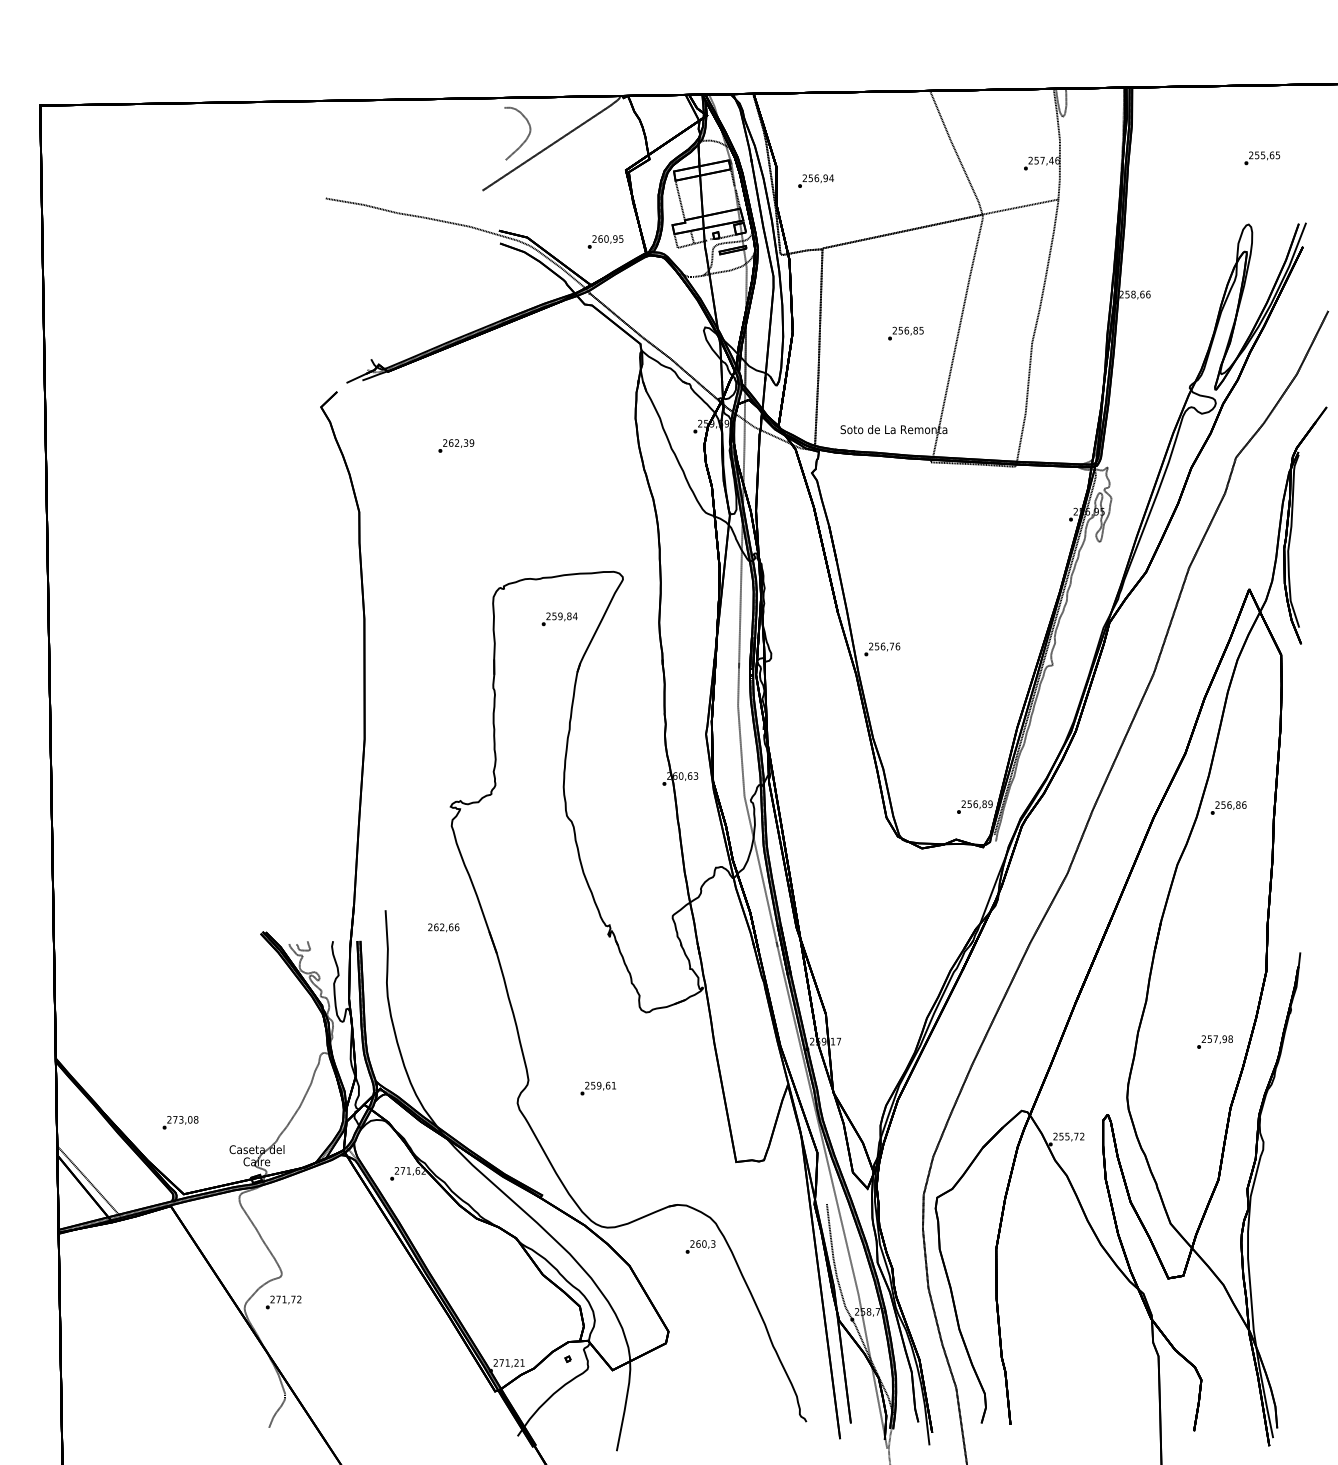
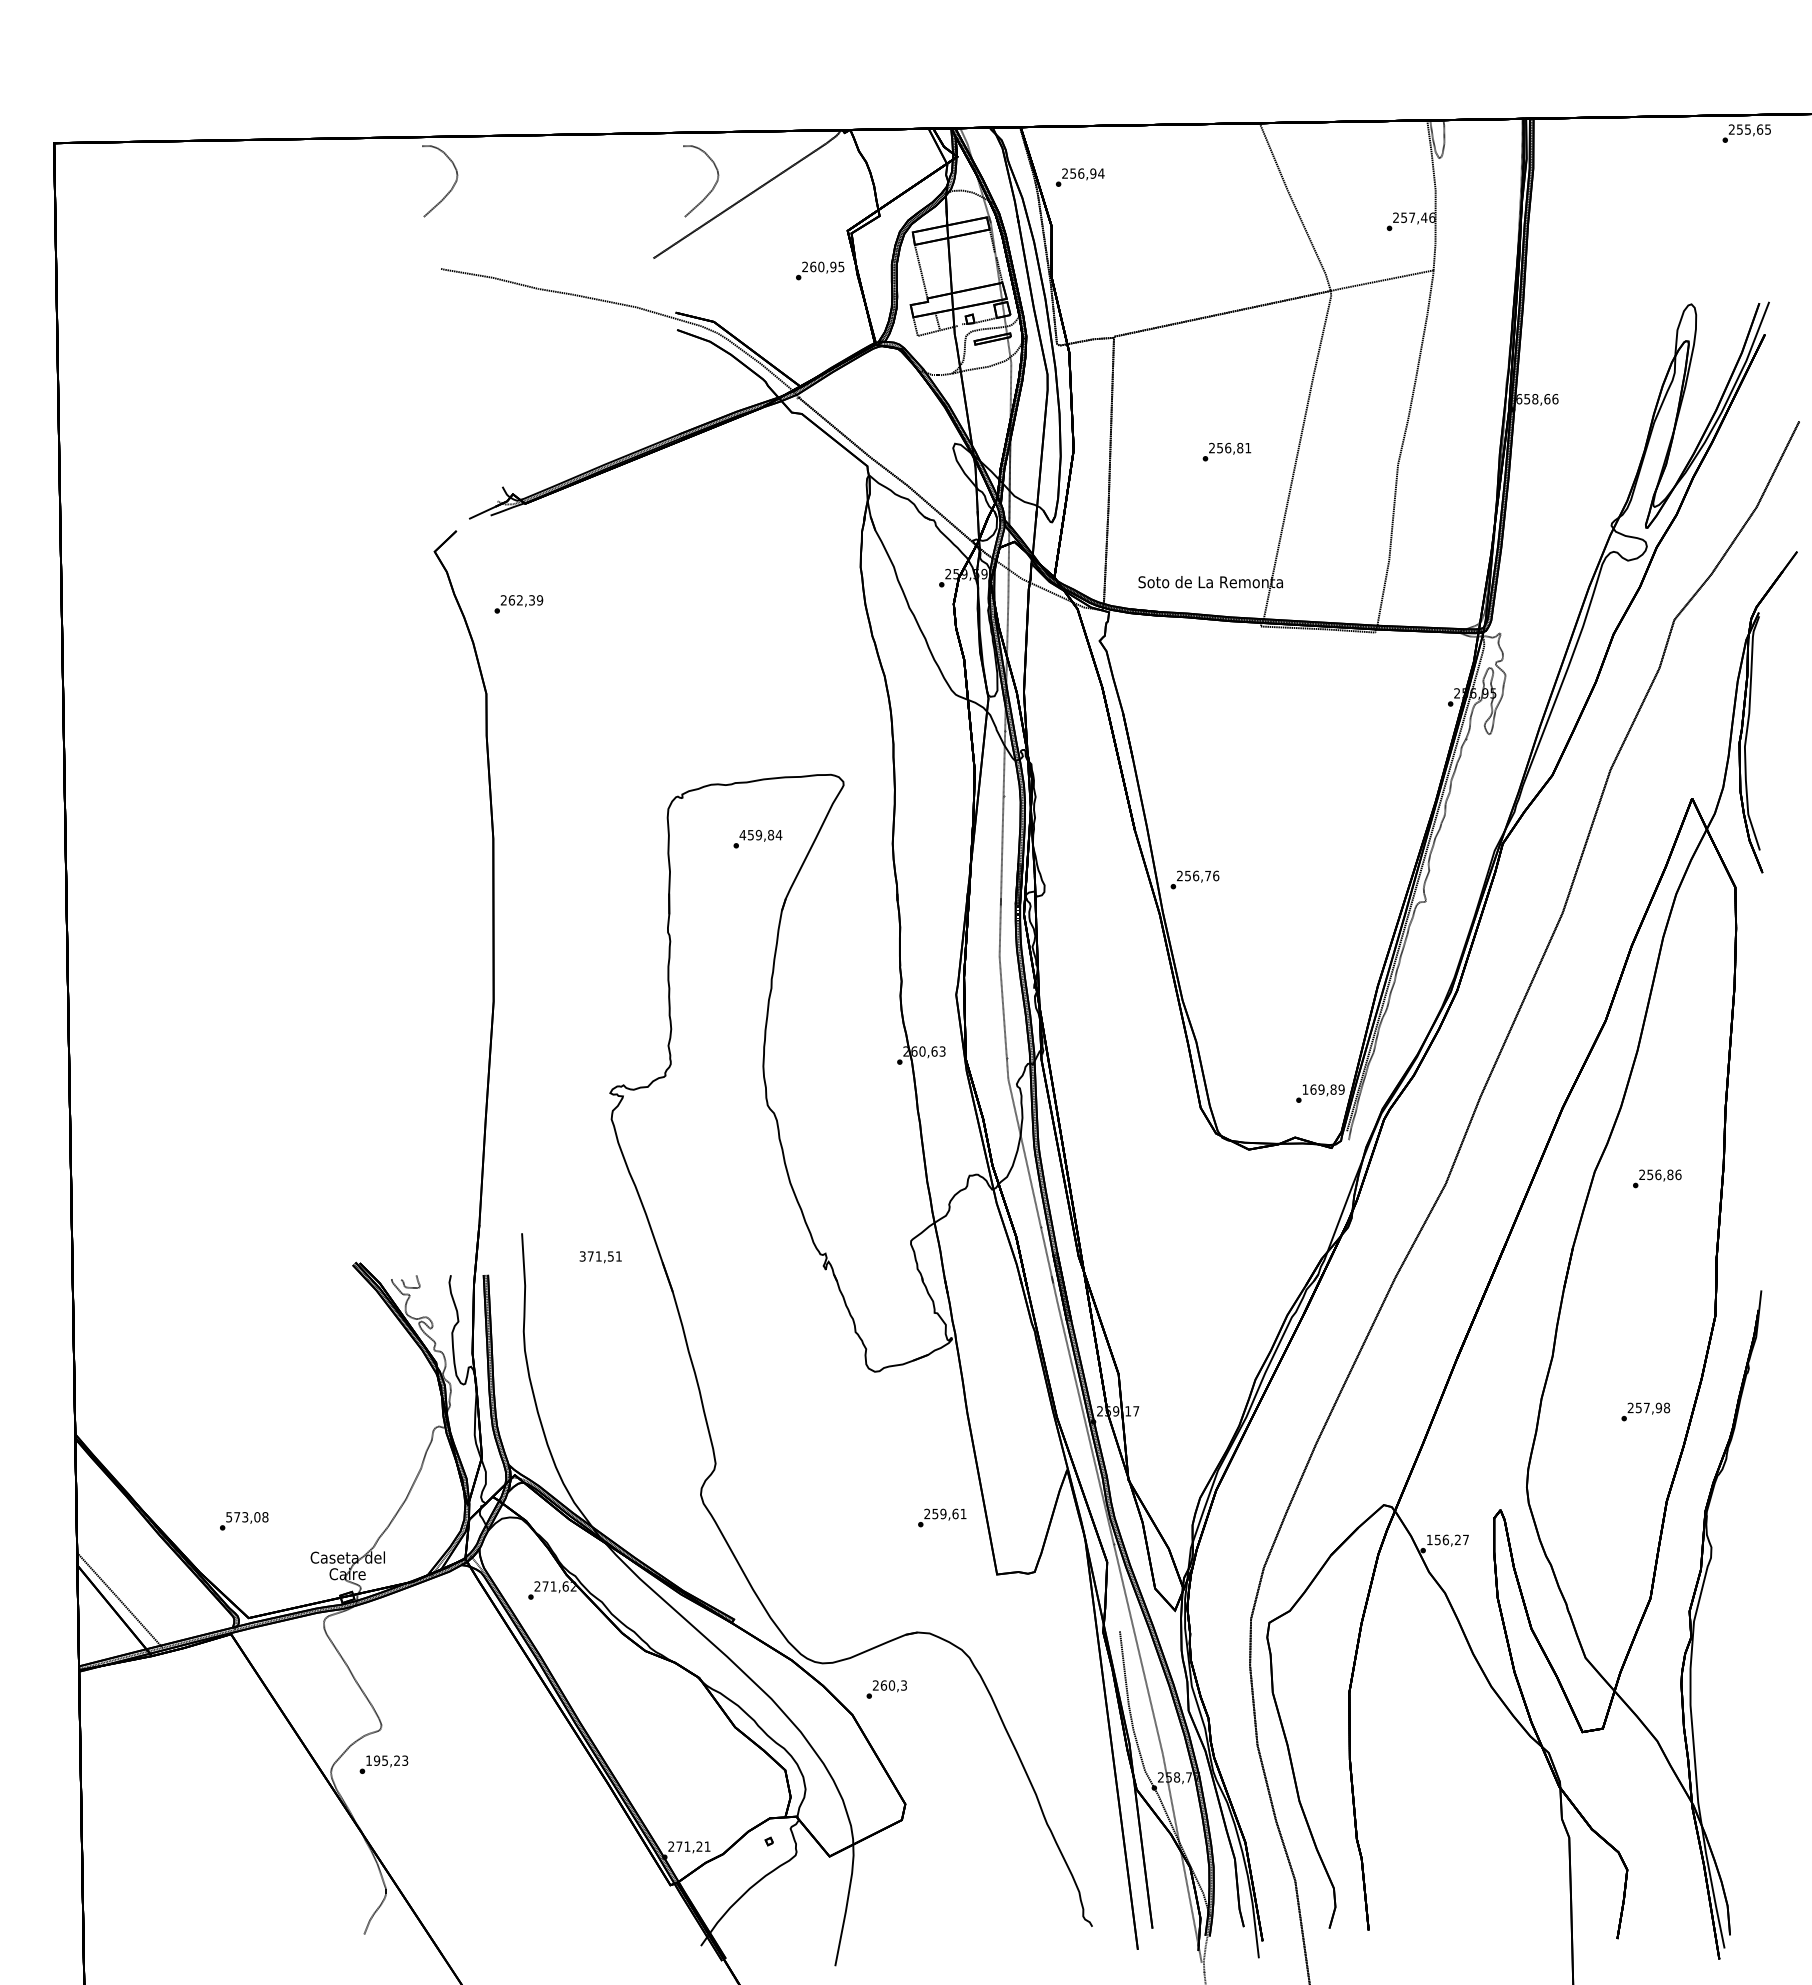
curve: (333, 138) -> (451, 187), added
text: (1262, 158) -> (1746, 133), moved
text: (816, 181) -> (1080, 177), moved
text: (605, 241) -> (820, 270), moved
text: (1121, 294) -> (1519, 399), 258,66 -> 658,66
text: (921, 330) -> (1248, 448), 256,85 -> 256,81
text: (456, 446) -> (518, 604), moved
text: (548, 615) -> (742, 834), 259,84 -> 459,84
text: (969, 804) -> (1313, 1089), 256,89 -> 169,89
text: (1228, 807) -> (1657, 1178), moved
text: (443, 927) -> (600, 1256), 262,66 -> 371,51
text: (598, 1088) -> (942, 1517), moved
text: (169, 1120) -> (229, 1517), 273,08 -> 573,08
text: (1068, 1136) -> (1447, 1539), 255,72 -> 156,27
text: (700, 1246) -> (886, 1689), moved
text: (286, 1299) -> (387, 1760), 271,72 -> 195,23

